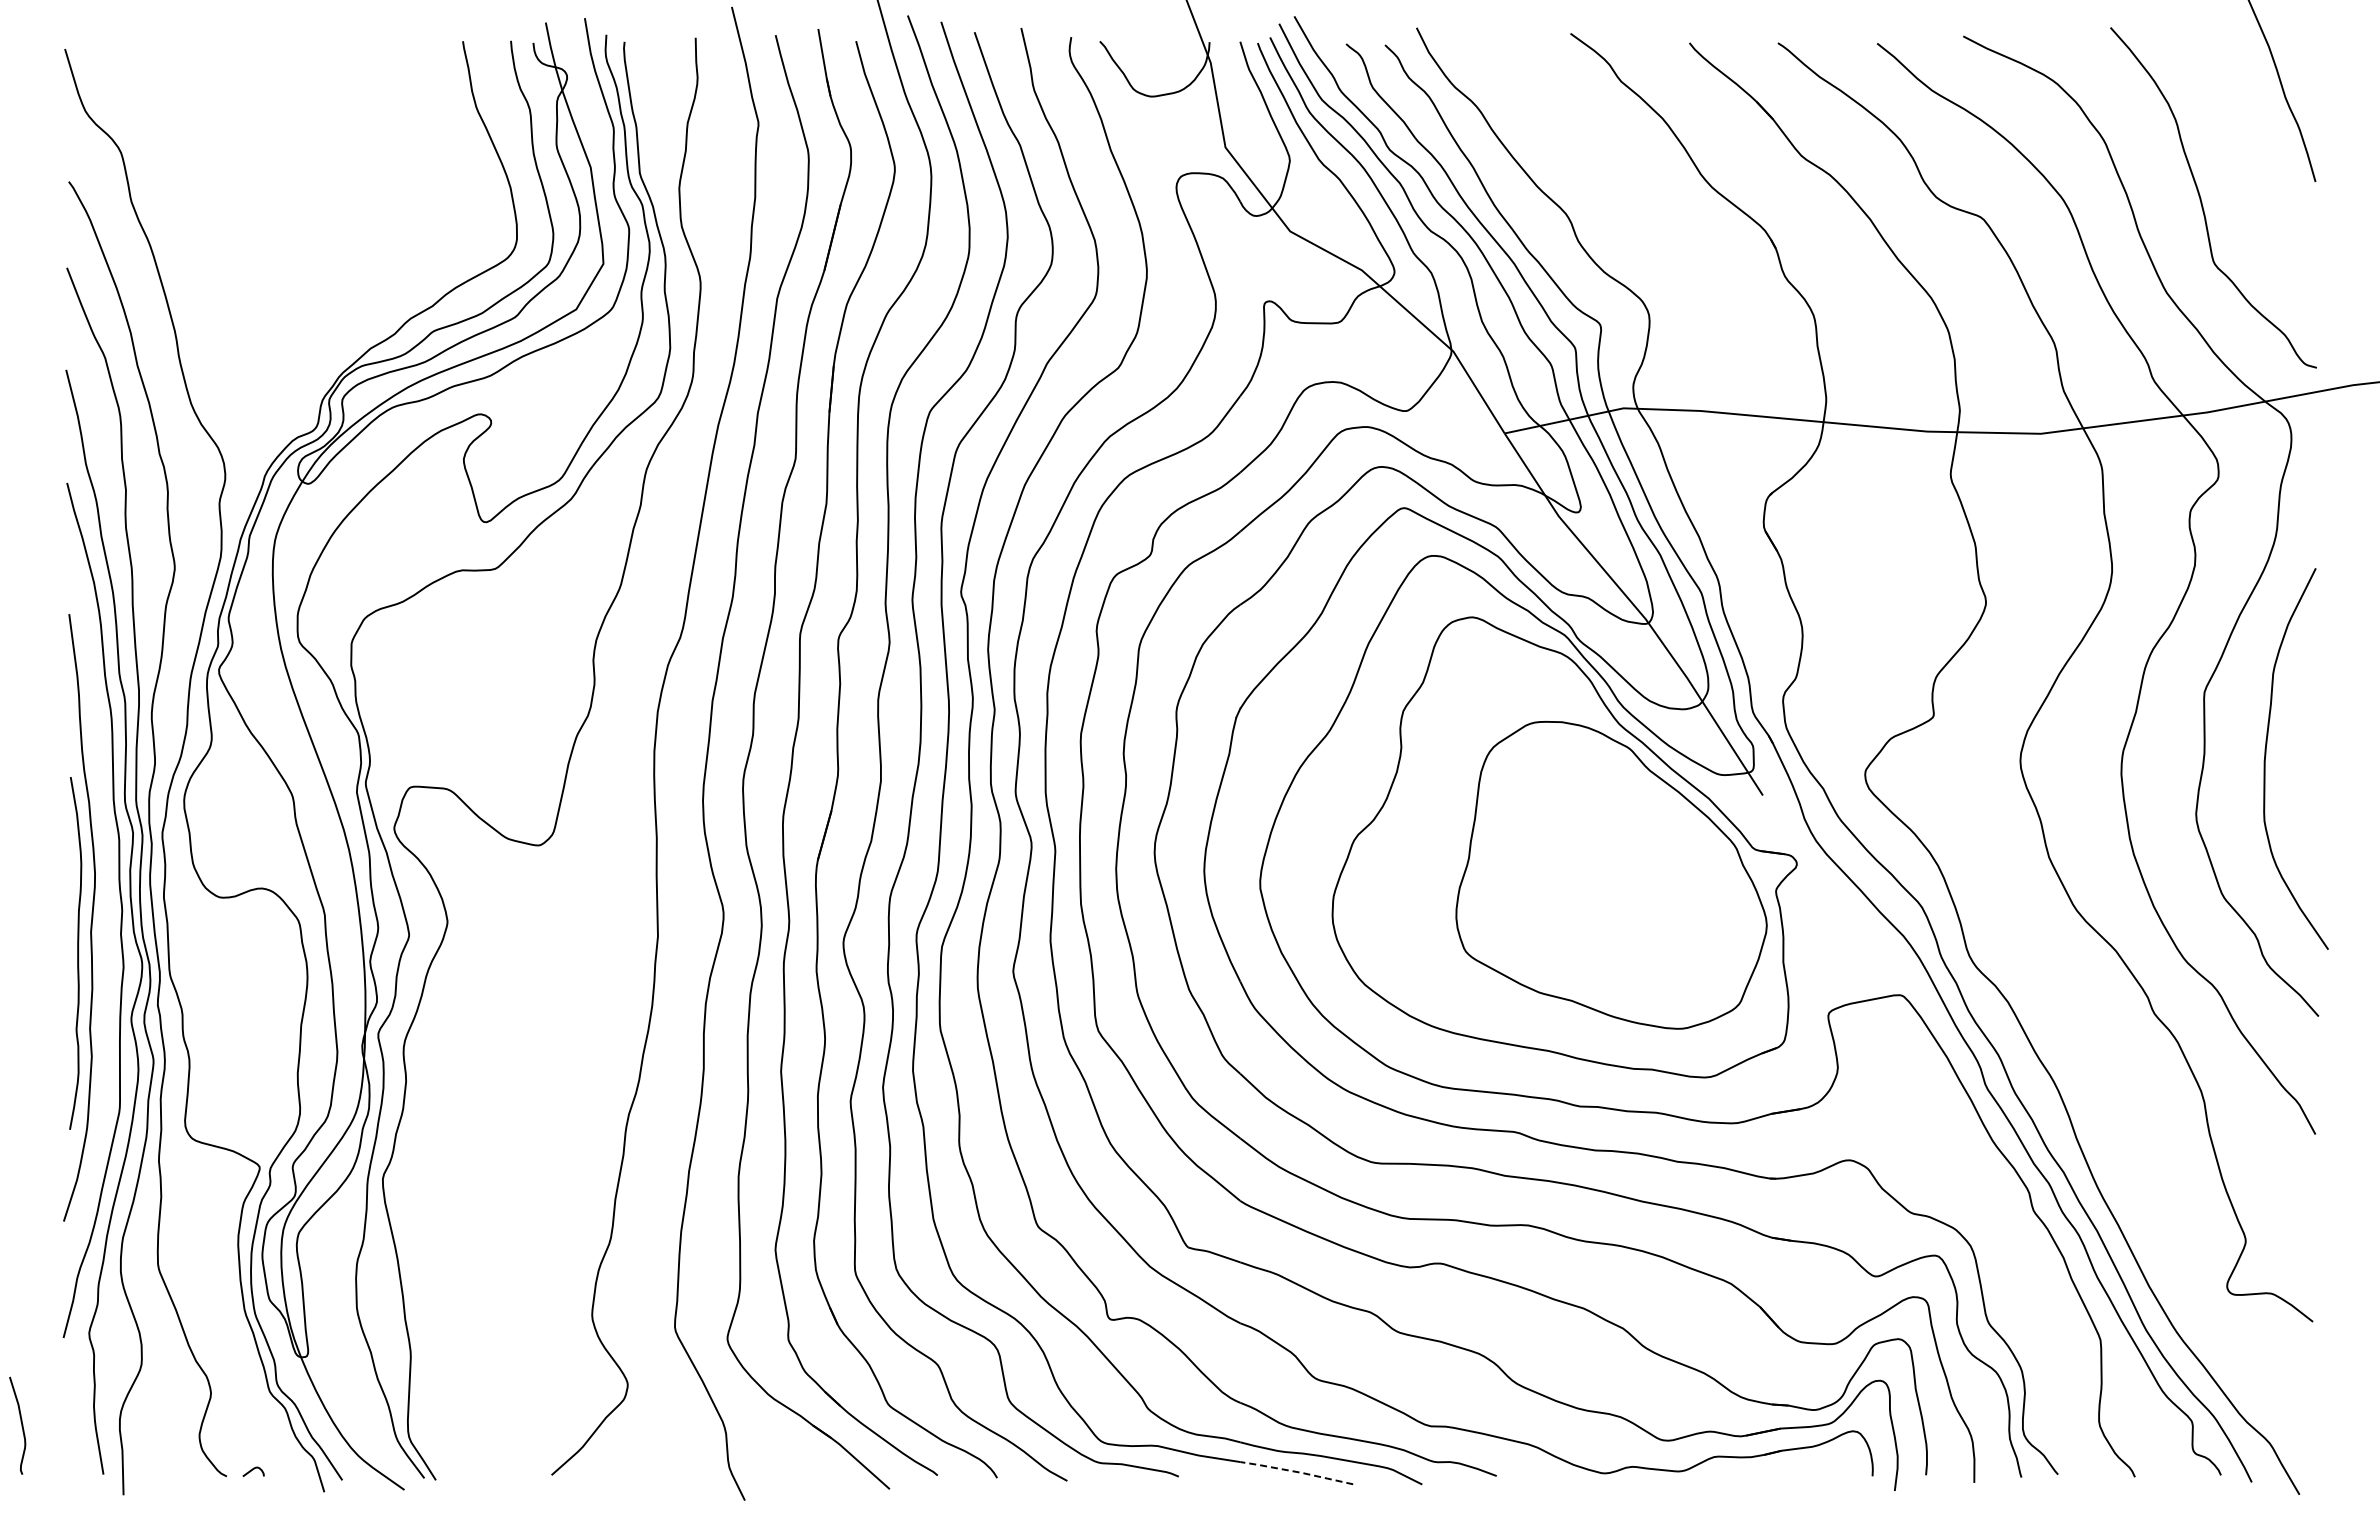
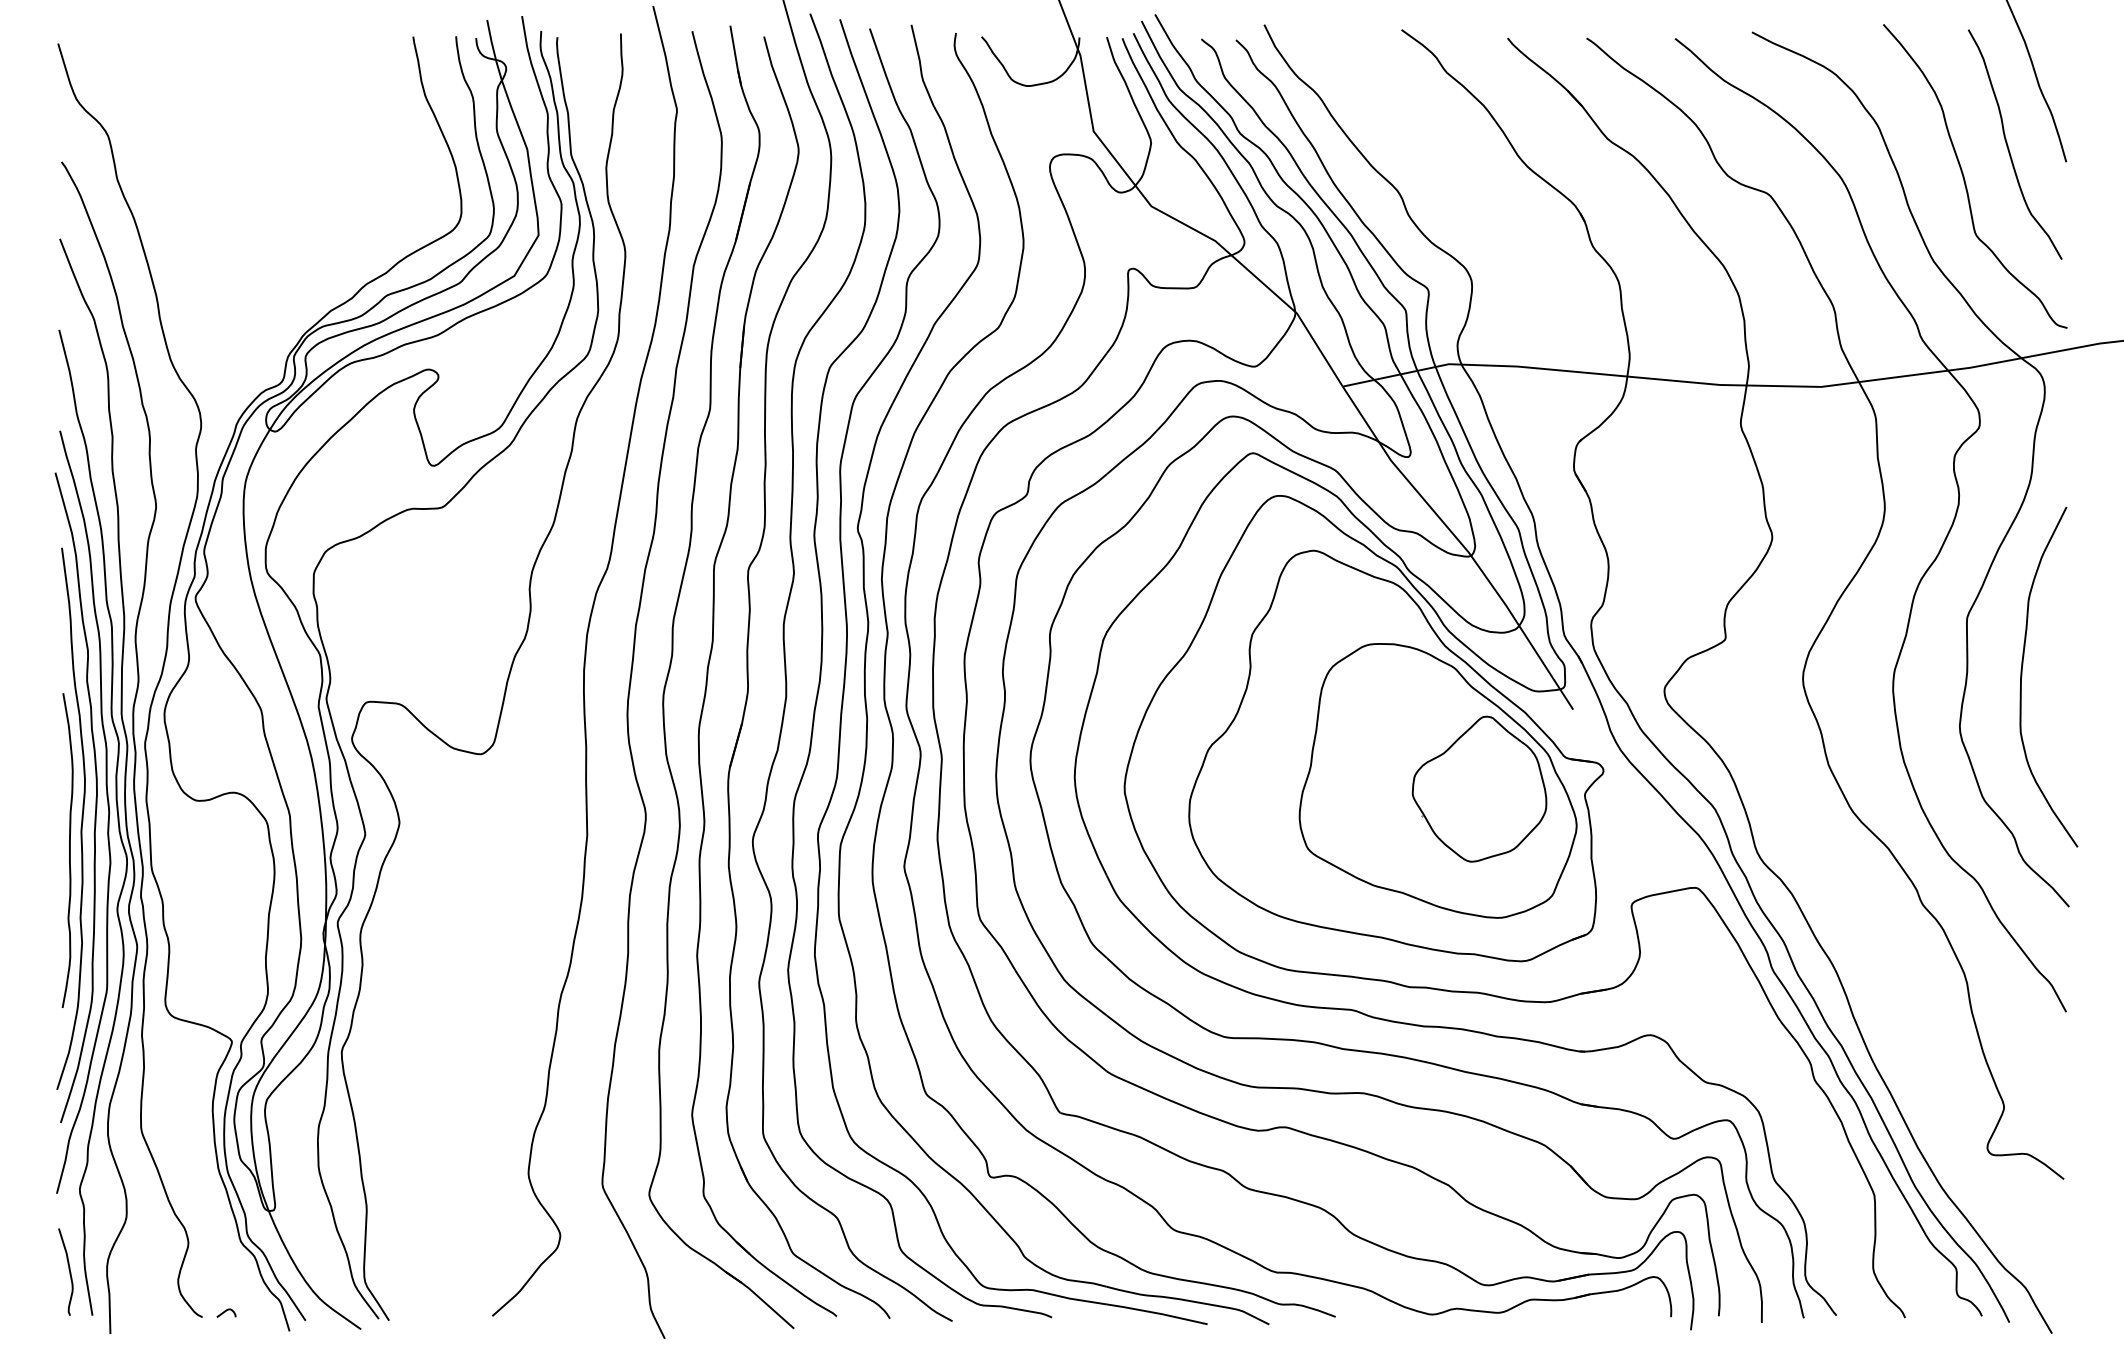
curve: (2250, 162) -> (2008, 144), added
part: (1657, 884) -> (1479, 789), added
curve: (107, 893) -> (96, 797), added
curve: (21, 1425) -> (69, 1271), moved
line: (1296, 1471) -> (1157, 1312), dashed -> solid

